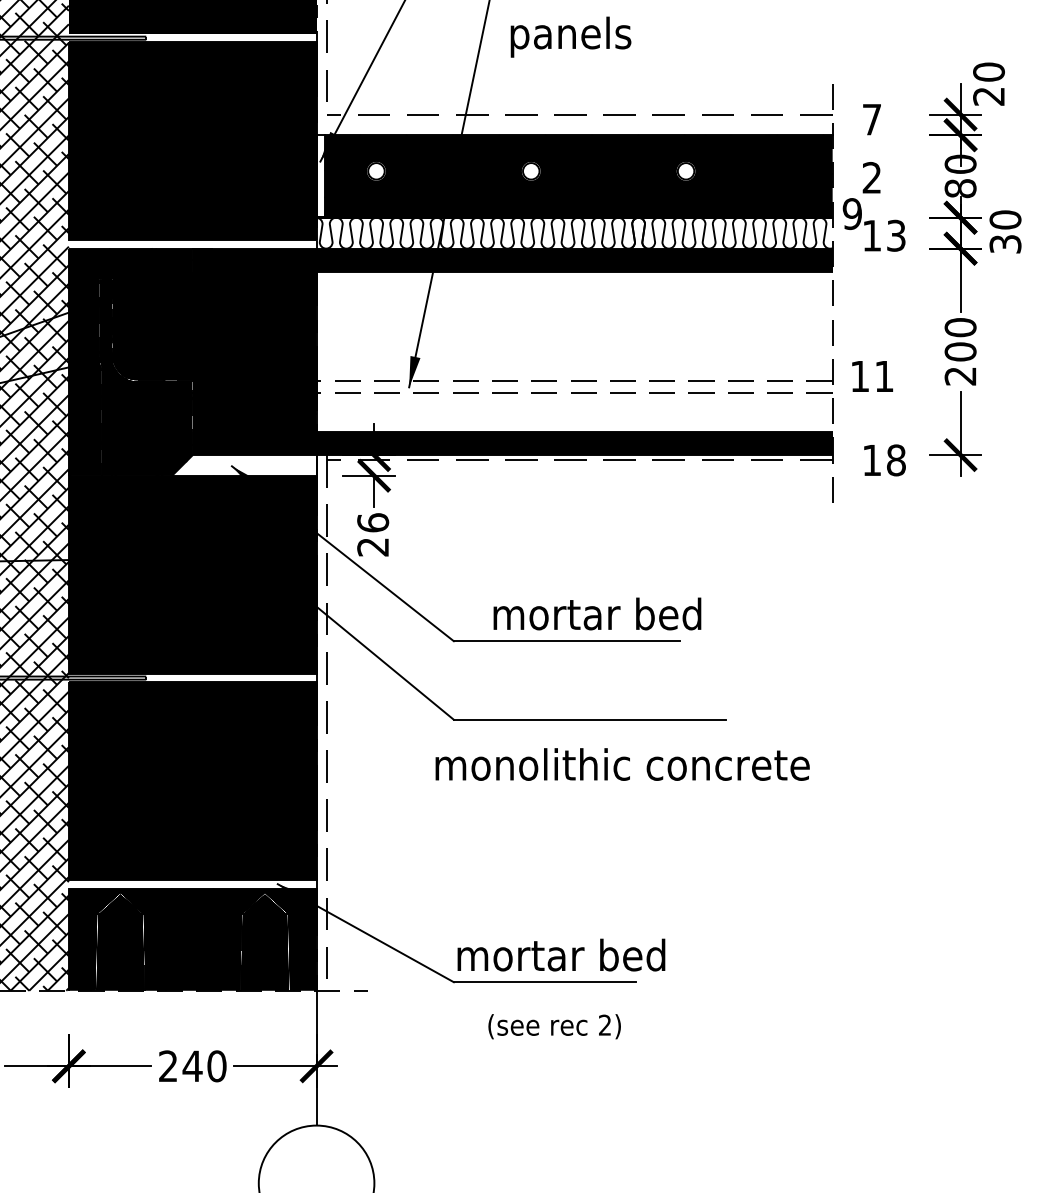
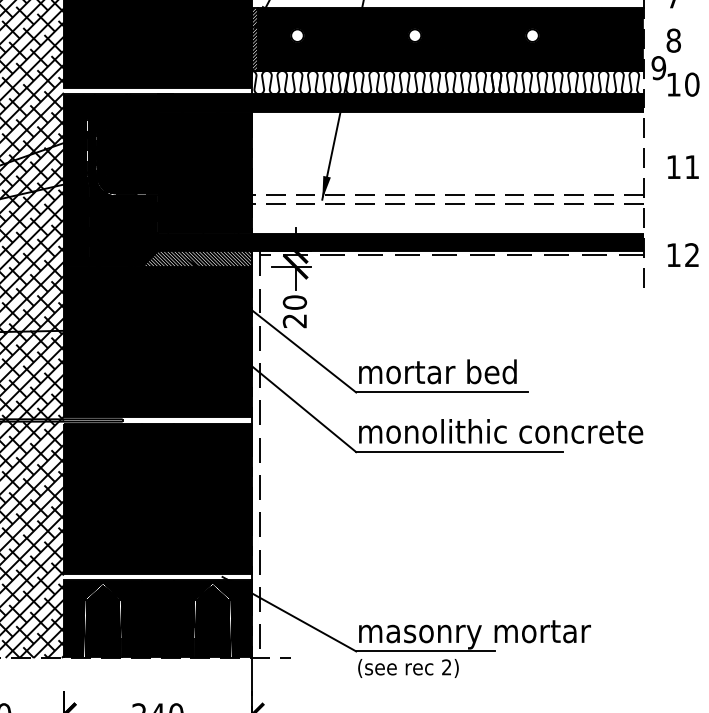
hatch: (320, 176) -> (254, 39), added
text: (871, 177) -> (673, 40), 2 -> 8
text: (895, 235) -> (691, 84), 13 -> 10
text: (872, 376) -> (683, 167), moved
text: (896, 460) -> (692, 255), 18 -> 12
hatch: (244, 465) -> (197, 259), added
text: (372, 522) -> (294, 302), 26 -> 20
text: (597, 613) -> (437, 371), moved
text: (622, 764) -> (500, 431), moved
text: (628, 958) -> (488, 633), mortar bed -> masonry mortar
text: (554, 1026) -> (408, 668), moved

